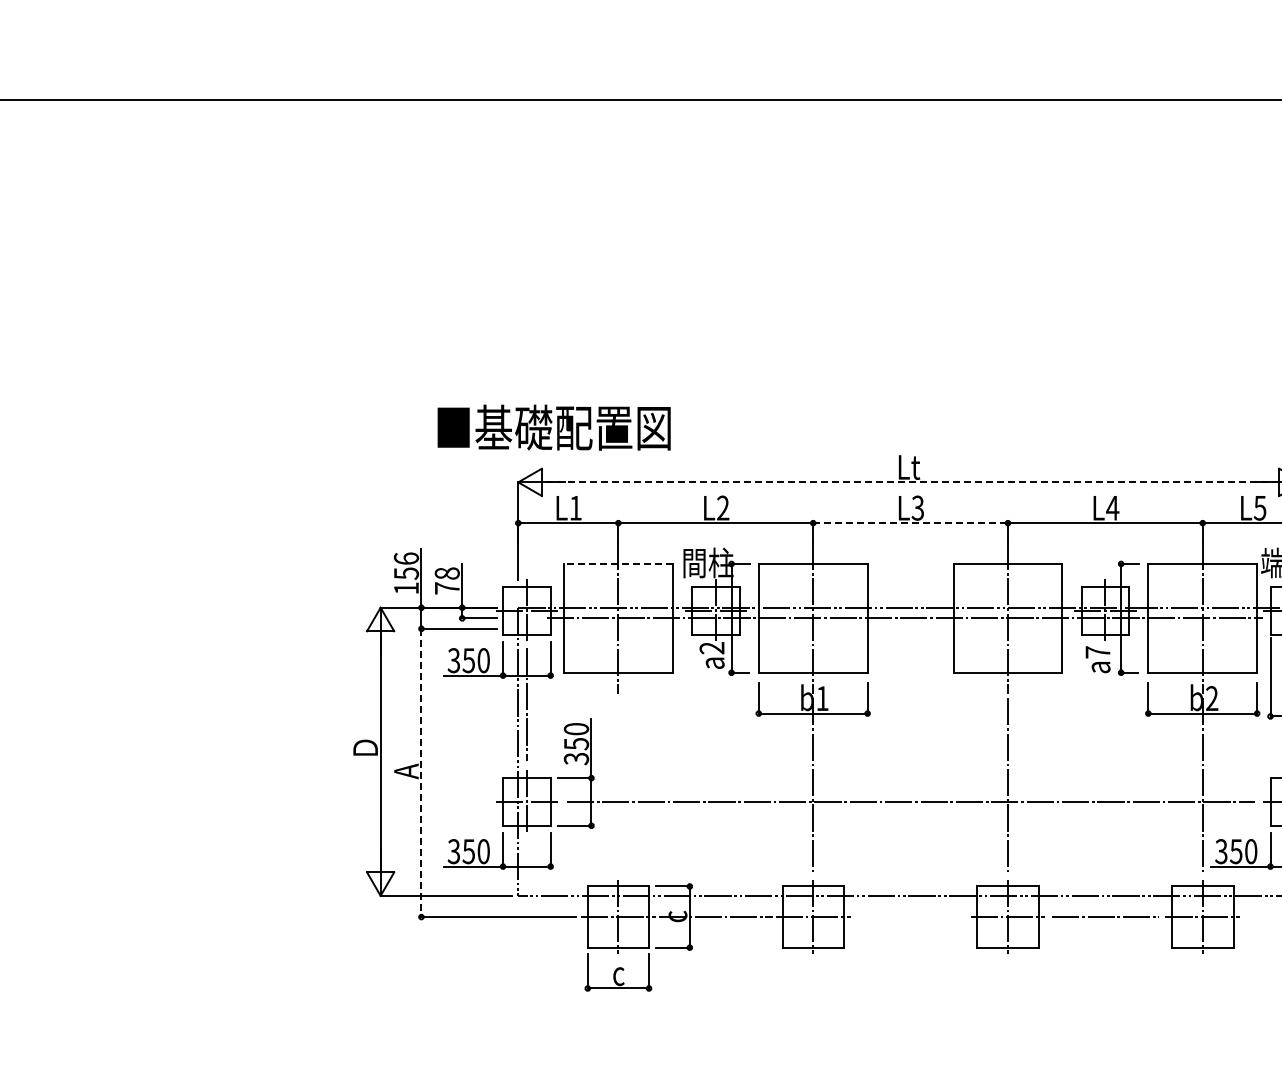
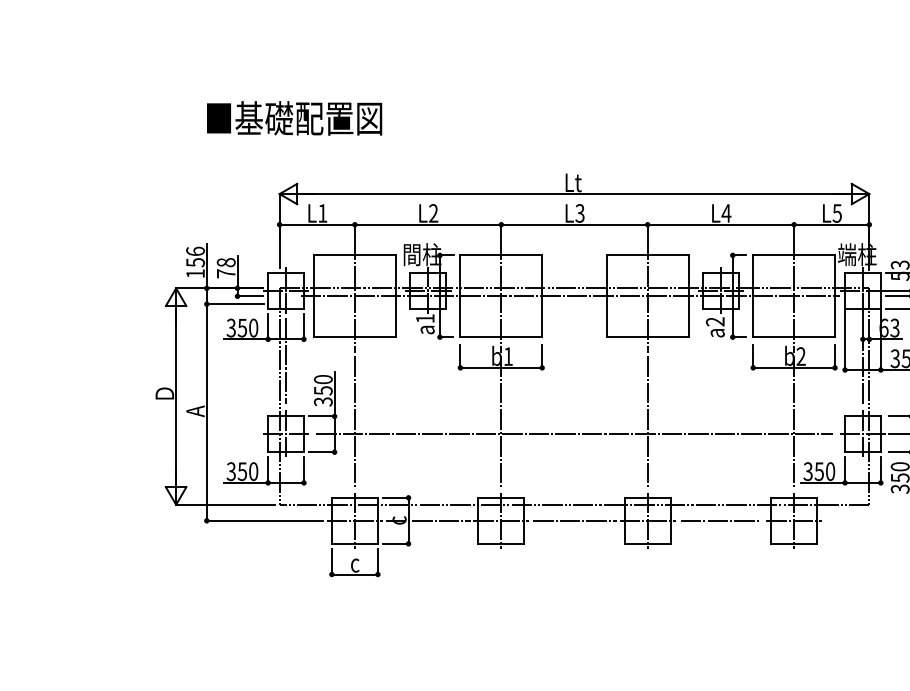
text: (553, 427) -> (294, 118), moved
line: (911, 482) -> (575, 194), dashed -> solid
line: (911, 523) -> (575, 224), dashed -> solid
line: (617, 563) -> (354, 255), dashed -> solid
text: (711, 648) -> (424, 318), a2 -> a1
text: (1097, 652) -> (715, 321), a7 -> a2
line: (421, 773) -> (206, 412), dashed -> solid
line: (618, 786) -> (354, 422), added
line: (910, 917) -> (574, 521), added

